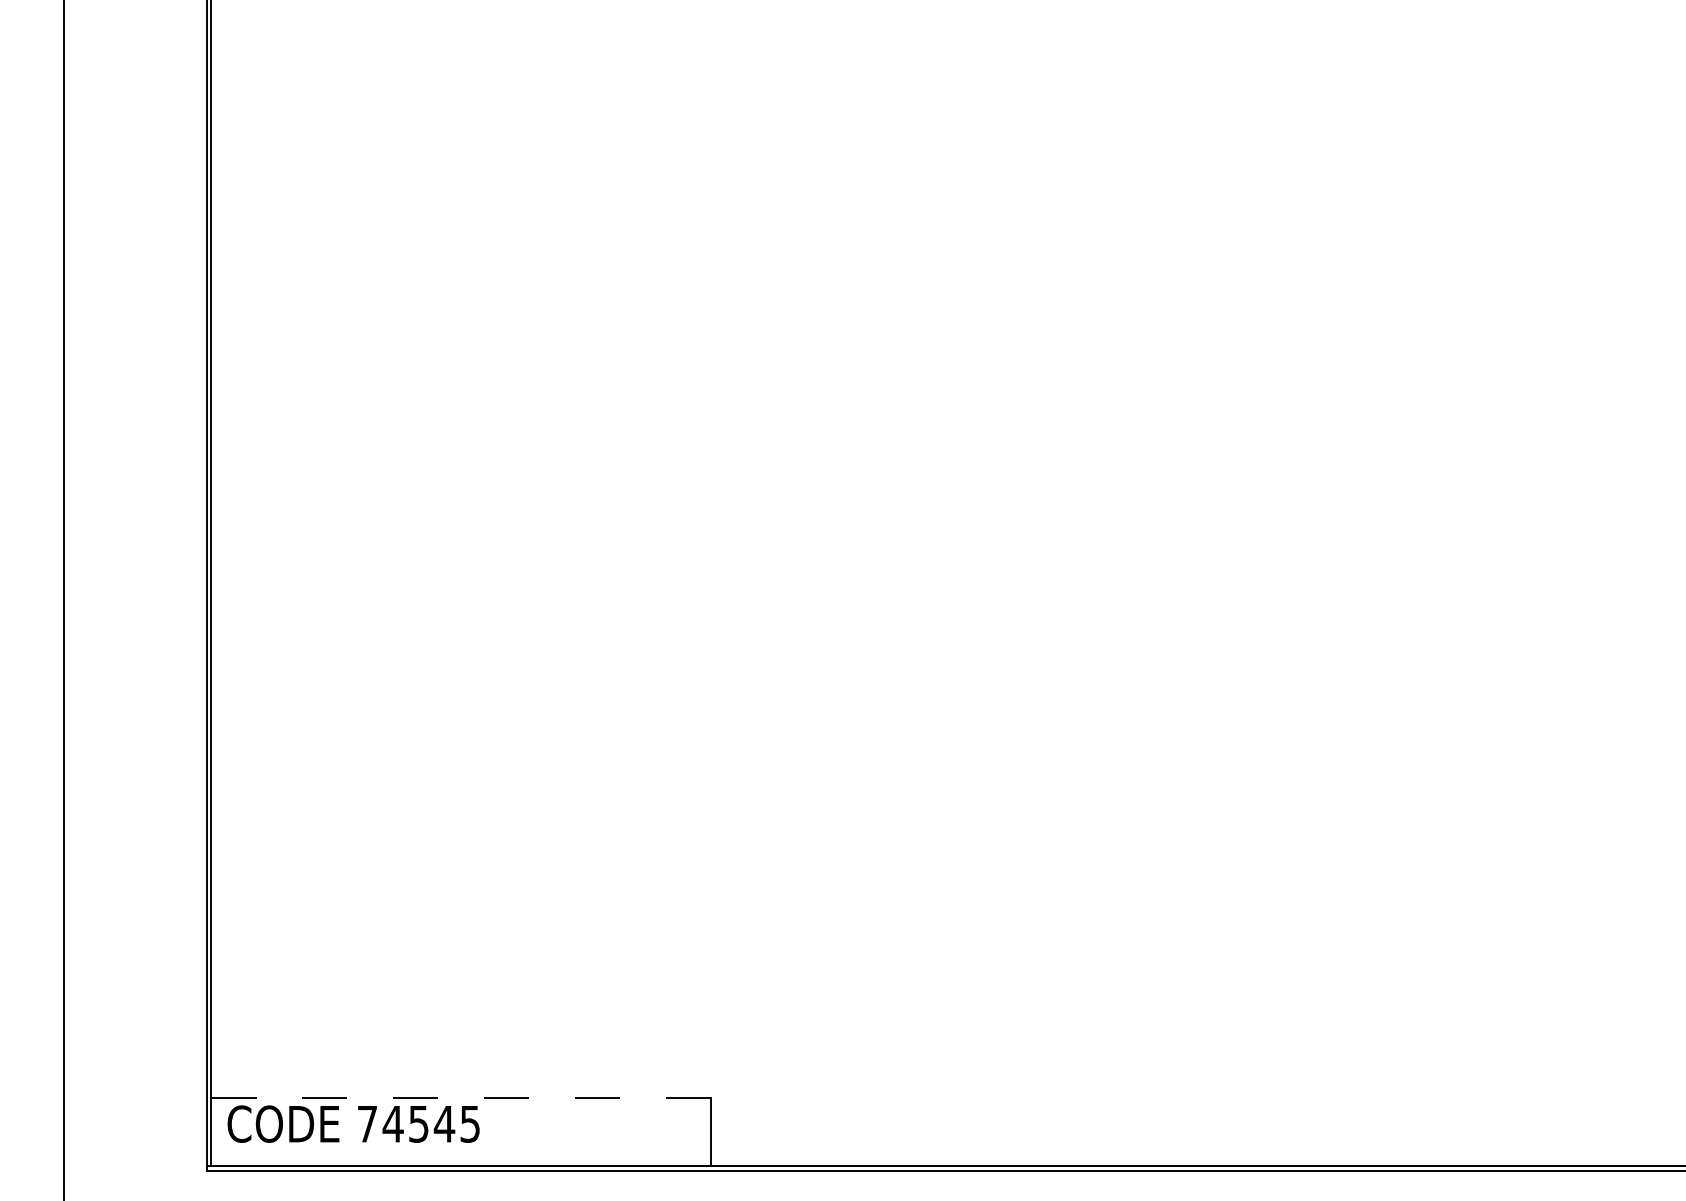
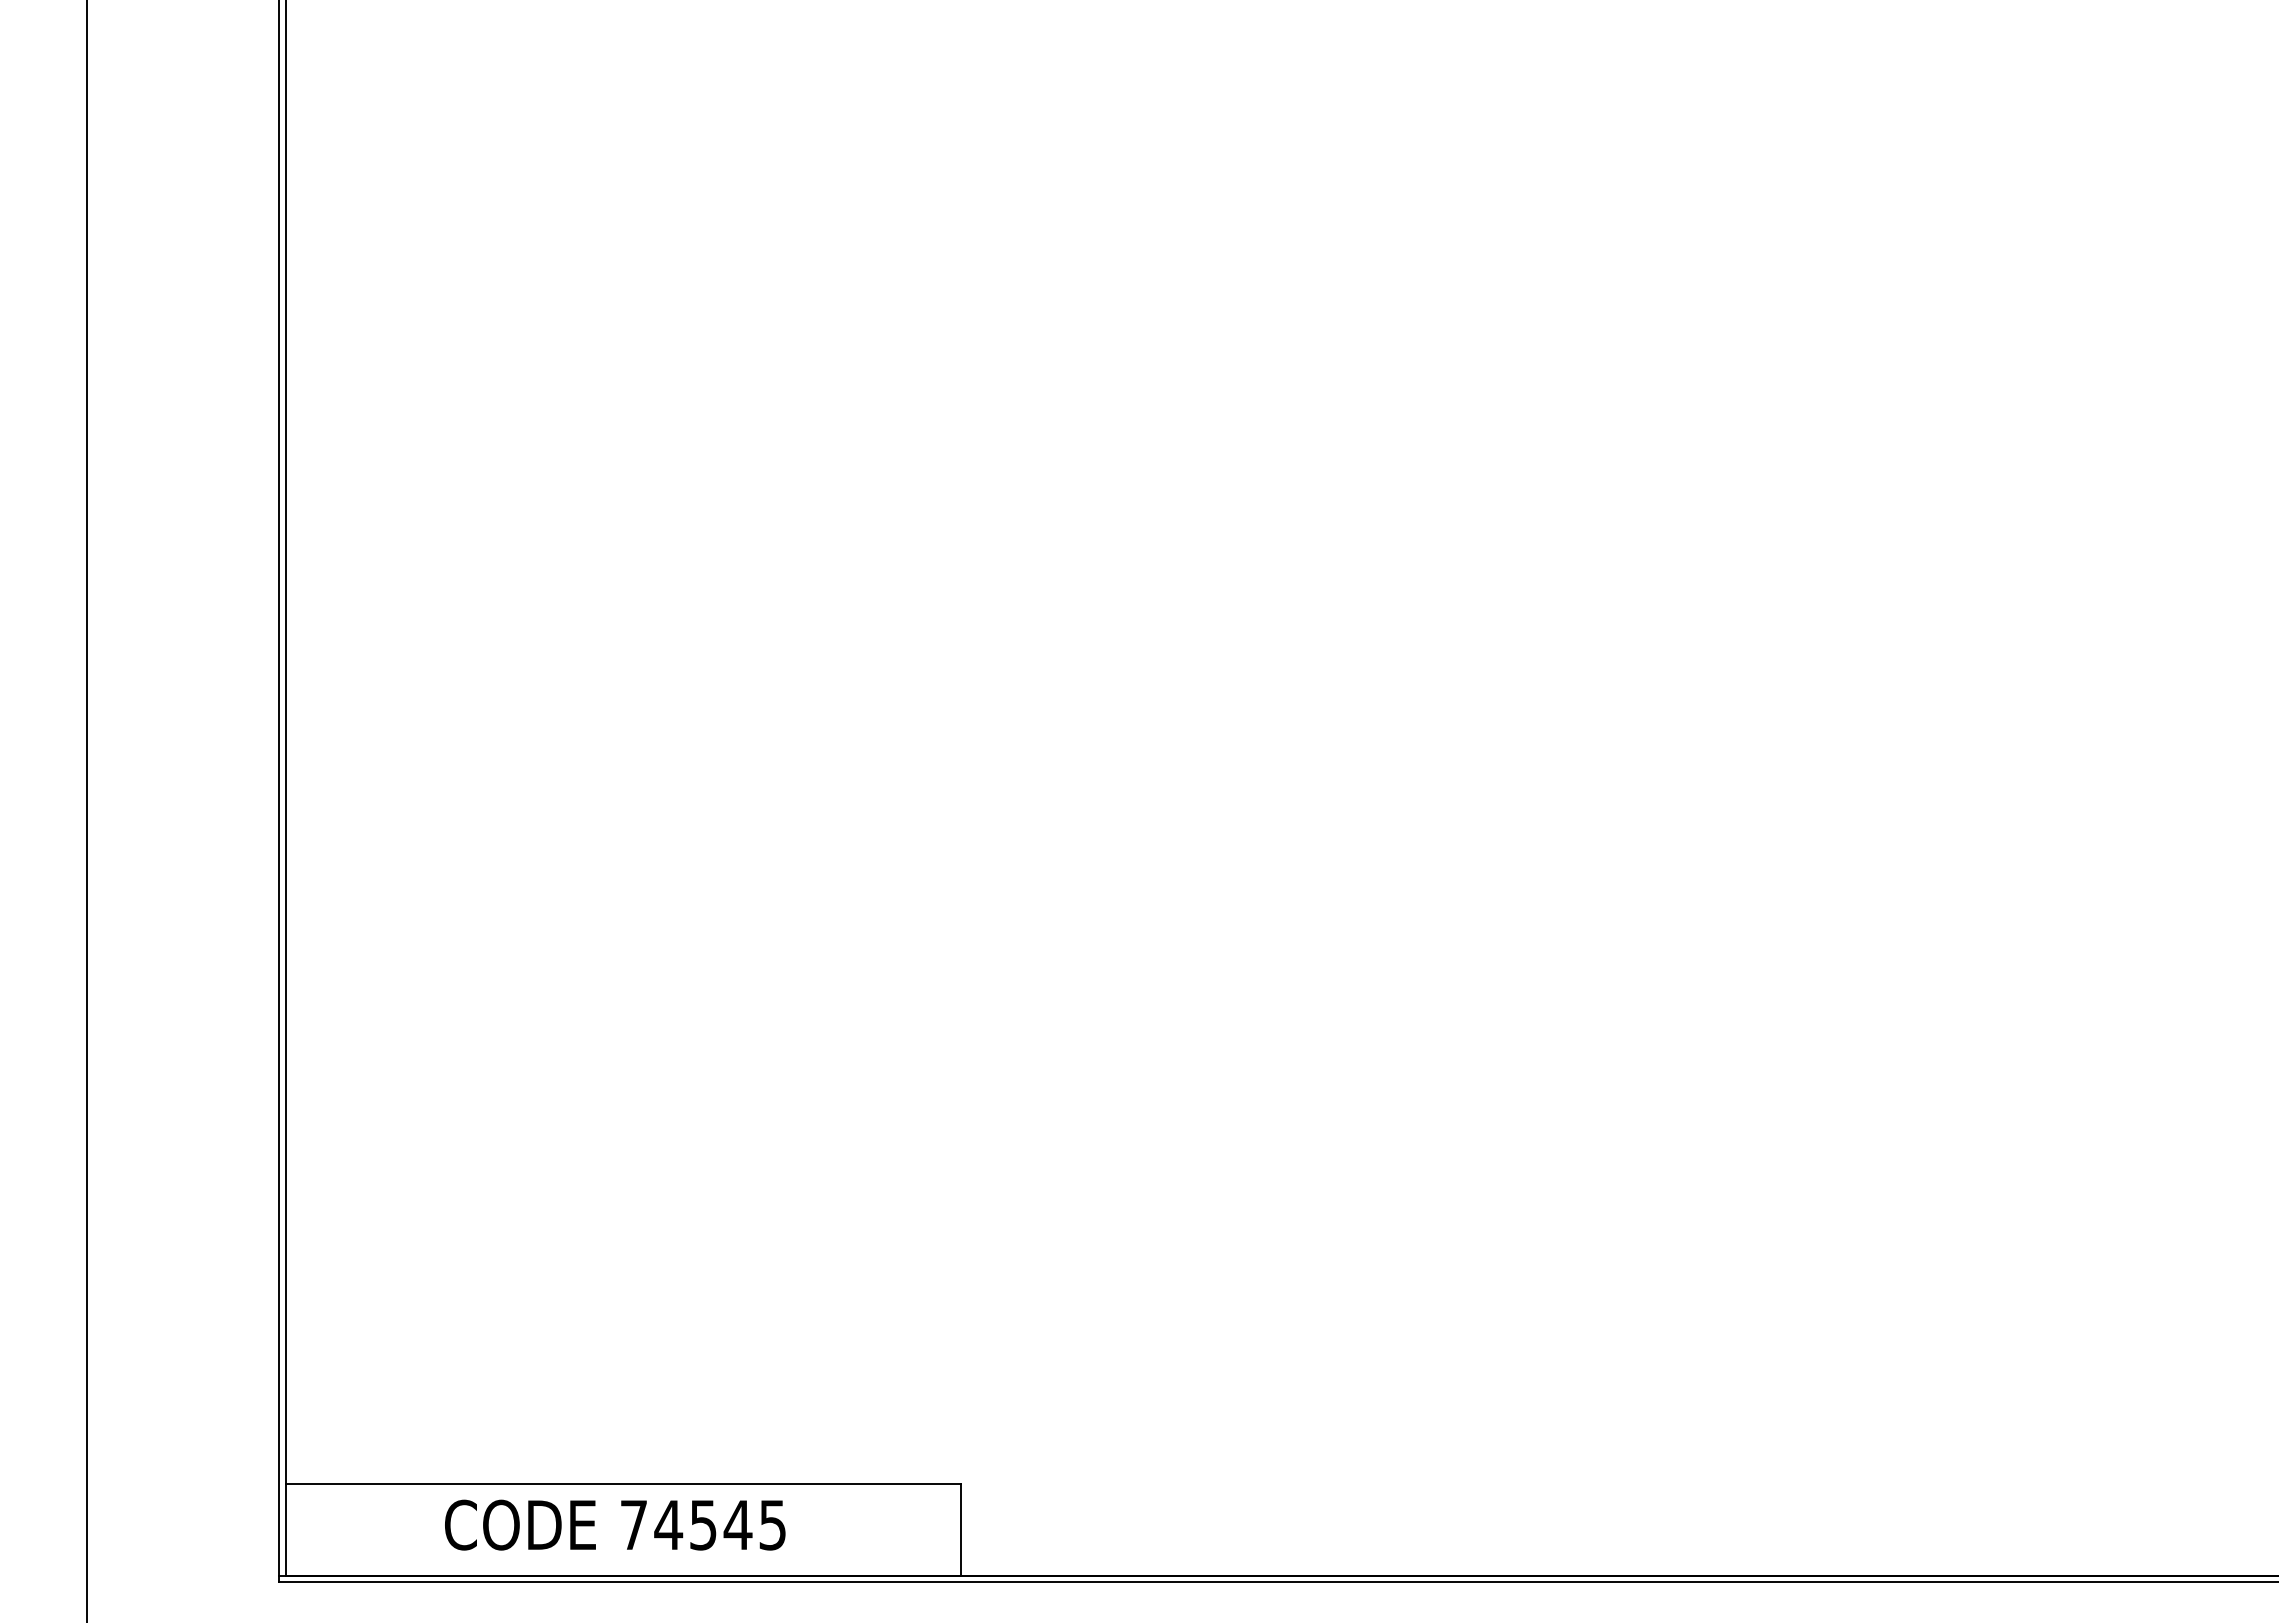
line: (461, 1097) -> (623, 1483), dashed -> solid
text: (353, 1123) -> (615, 1524), moved

